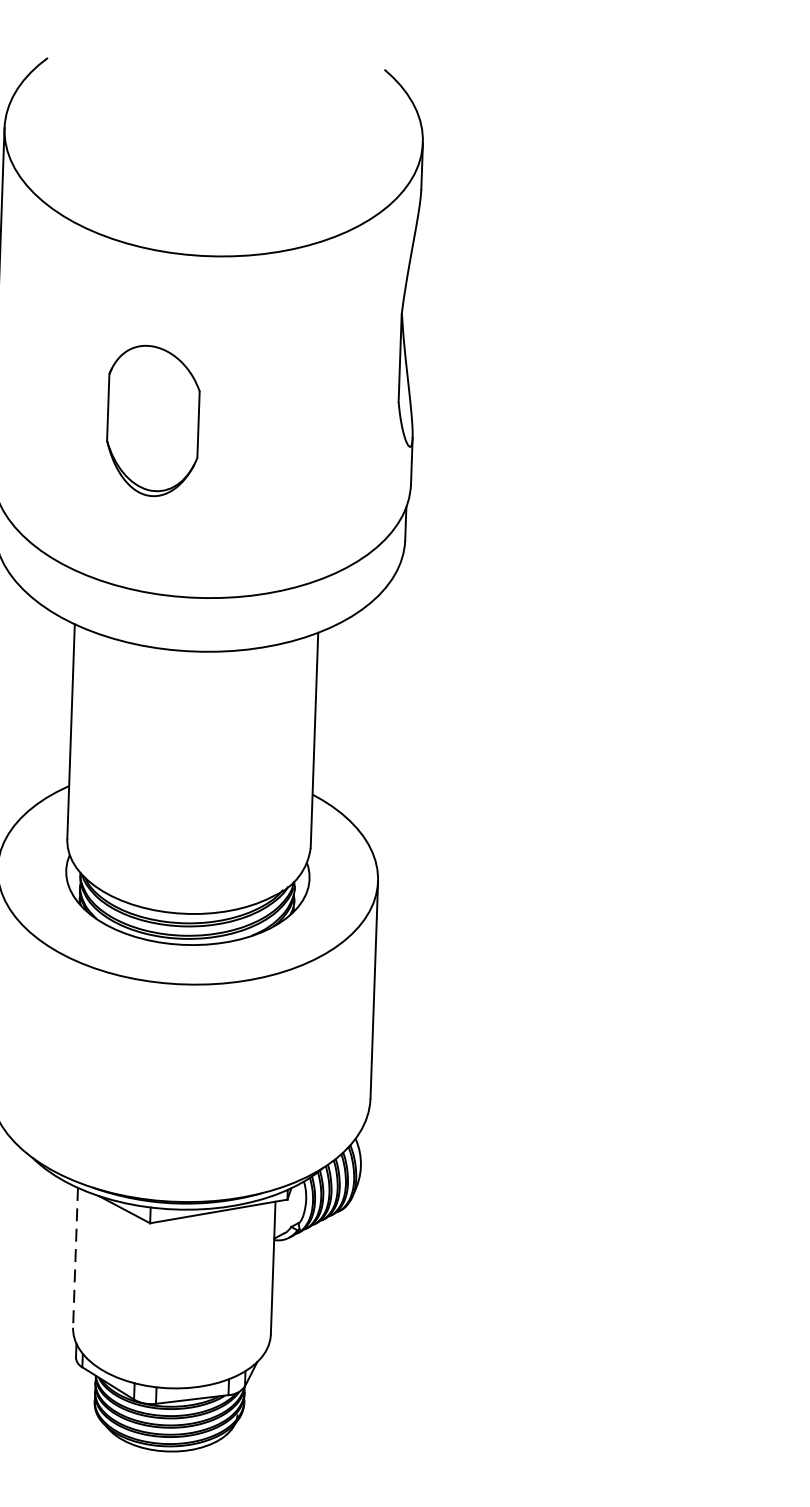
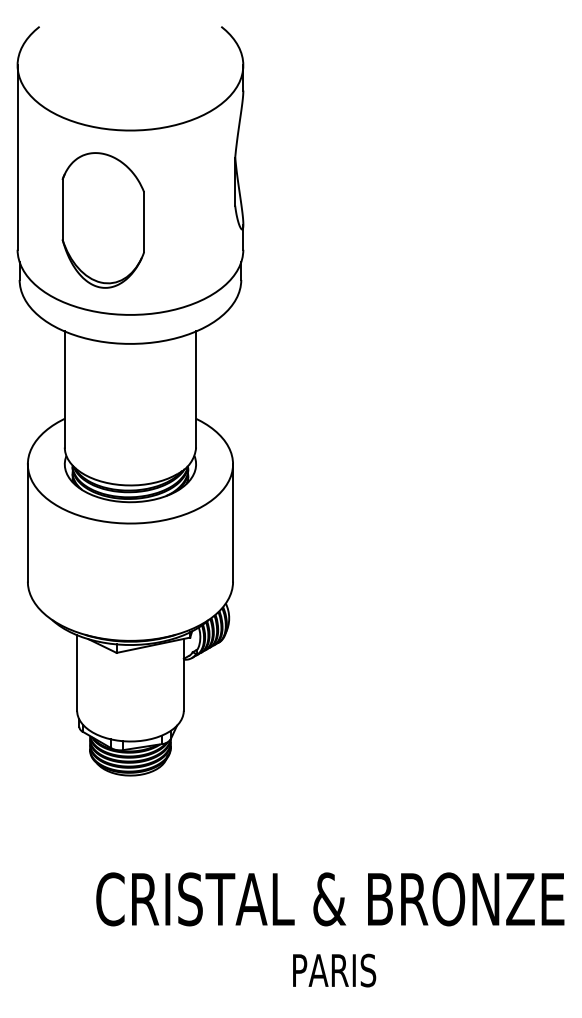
part: (151, 421) -> (102, 220), size x1.67
line: (76, 1257) -> (77, 672), dashed -> solid

